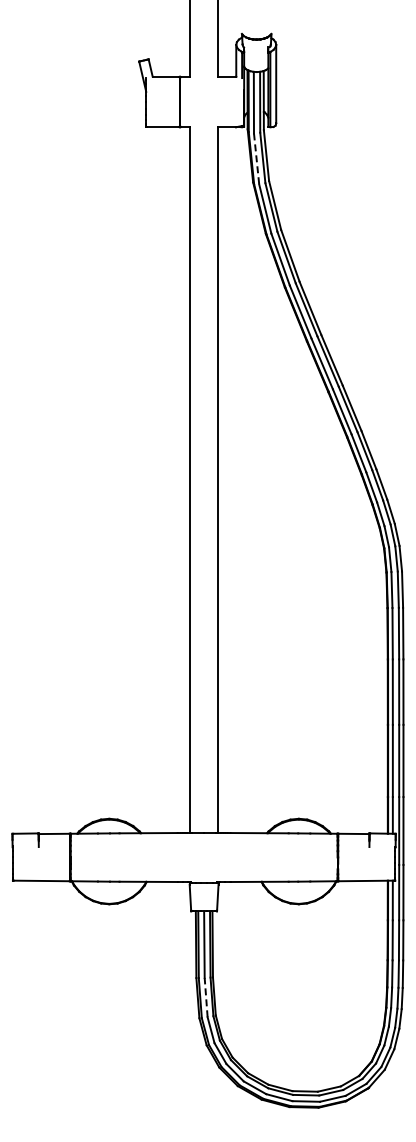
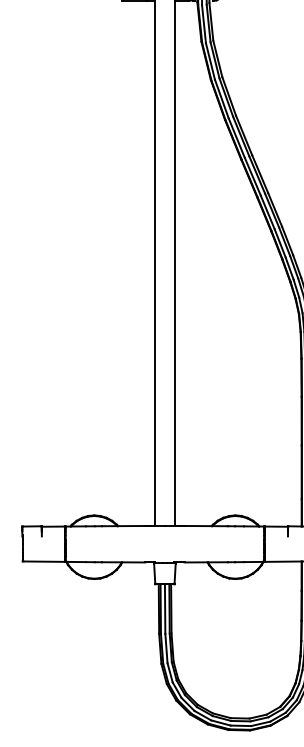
line: (256, 158) -> (203, 23), dashed -> solid
line: (206, 997) -> (166, 648), dashed -> solid

